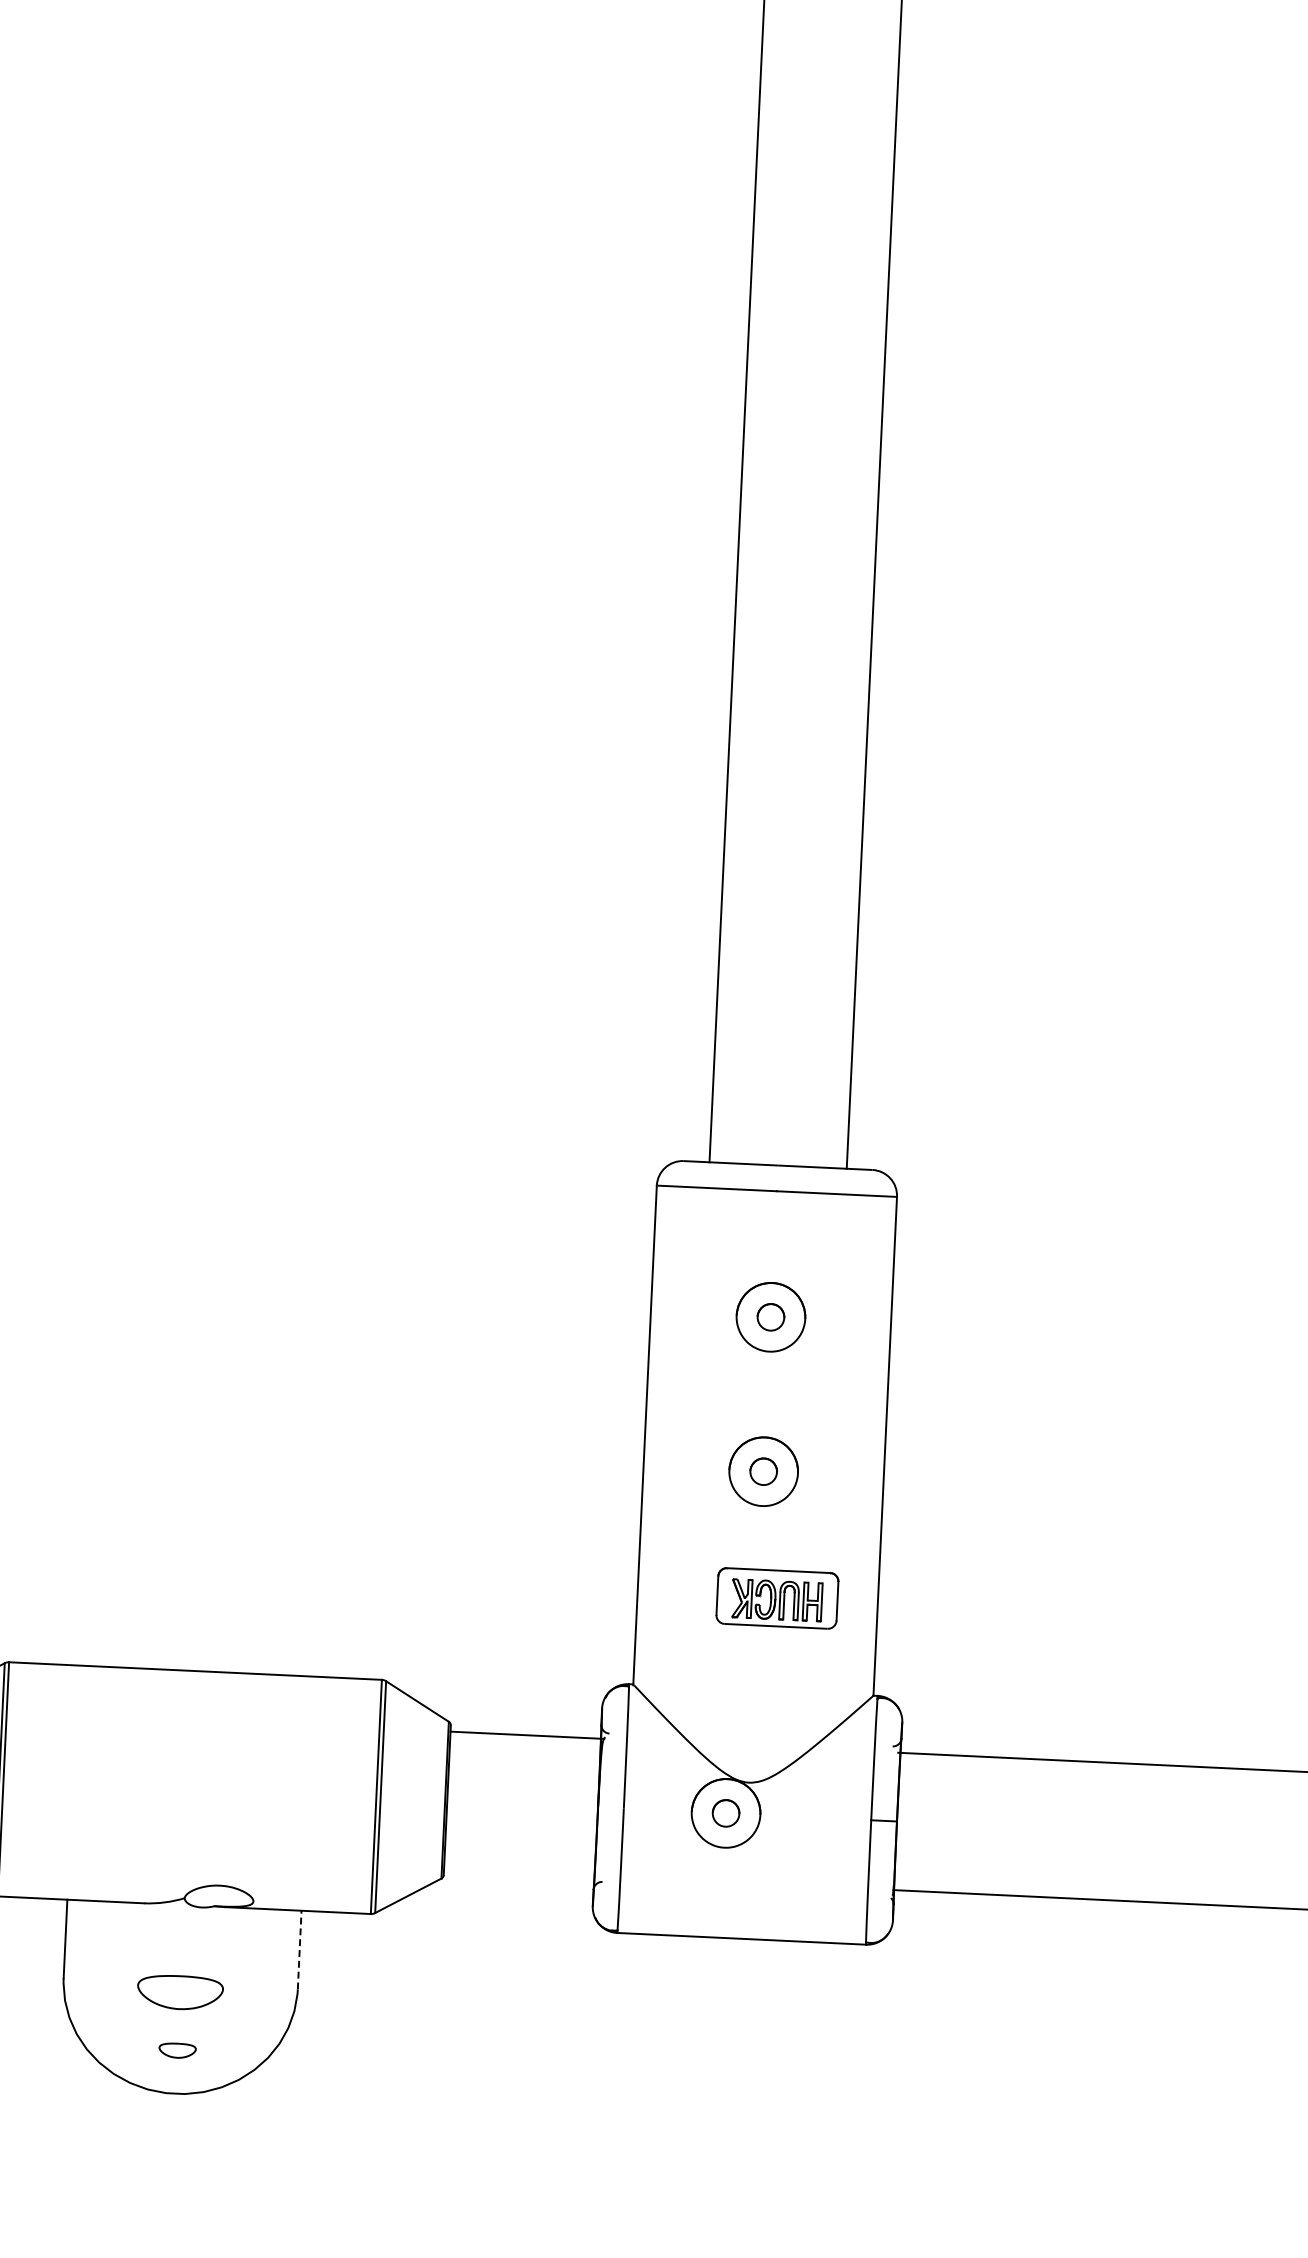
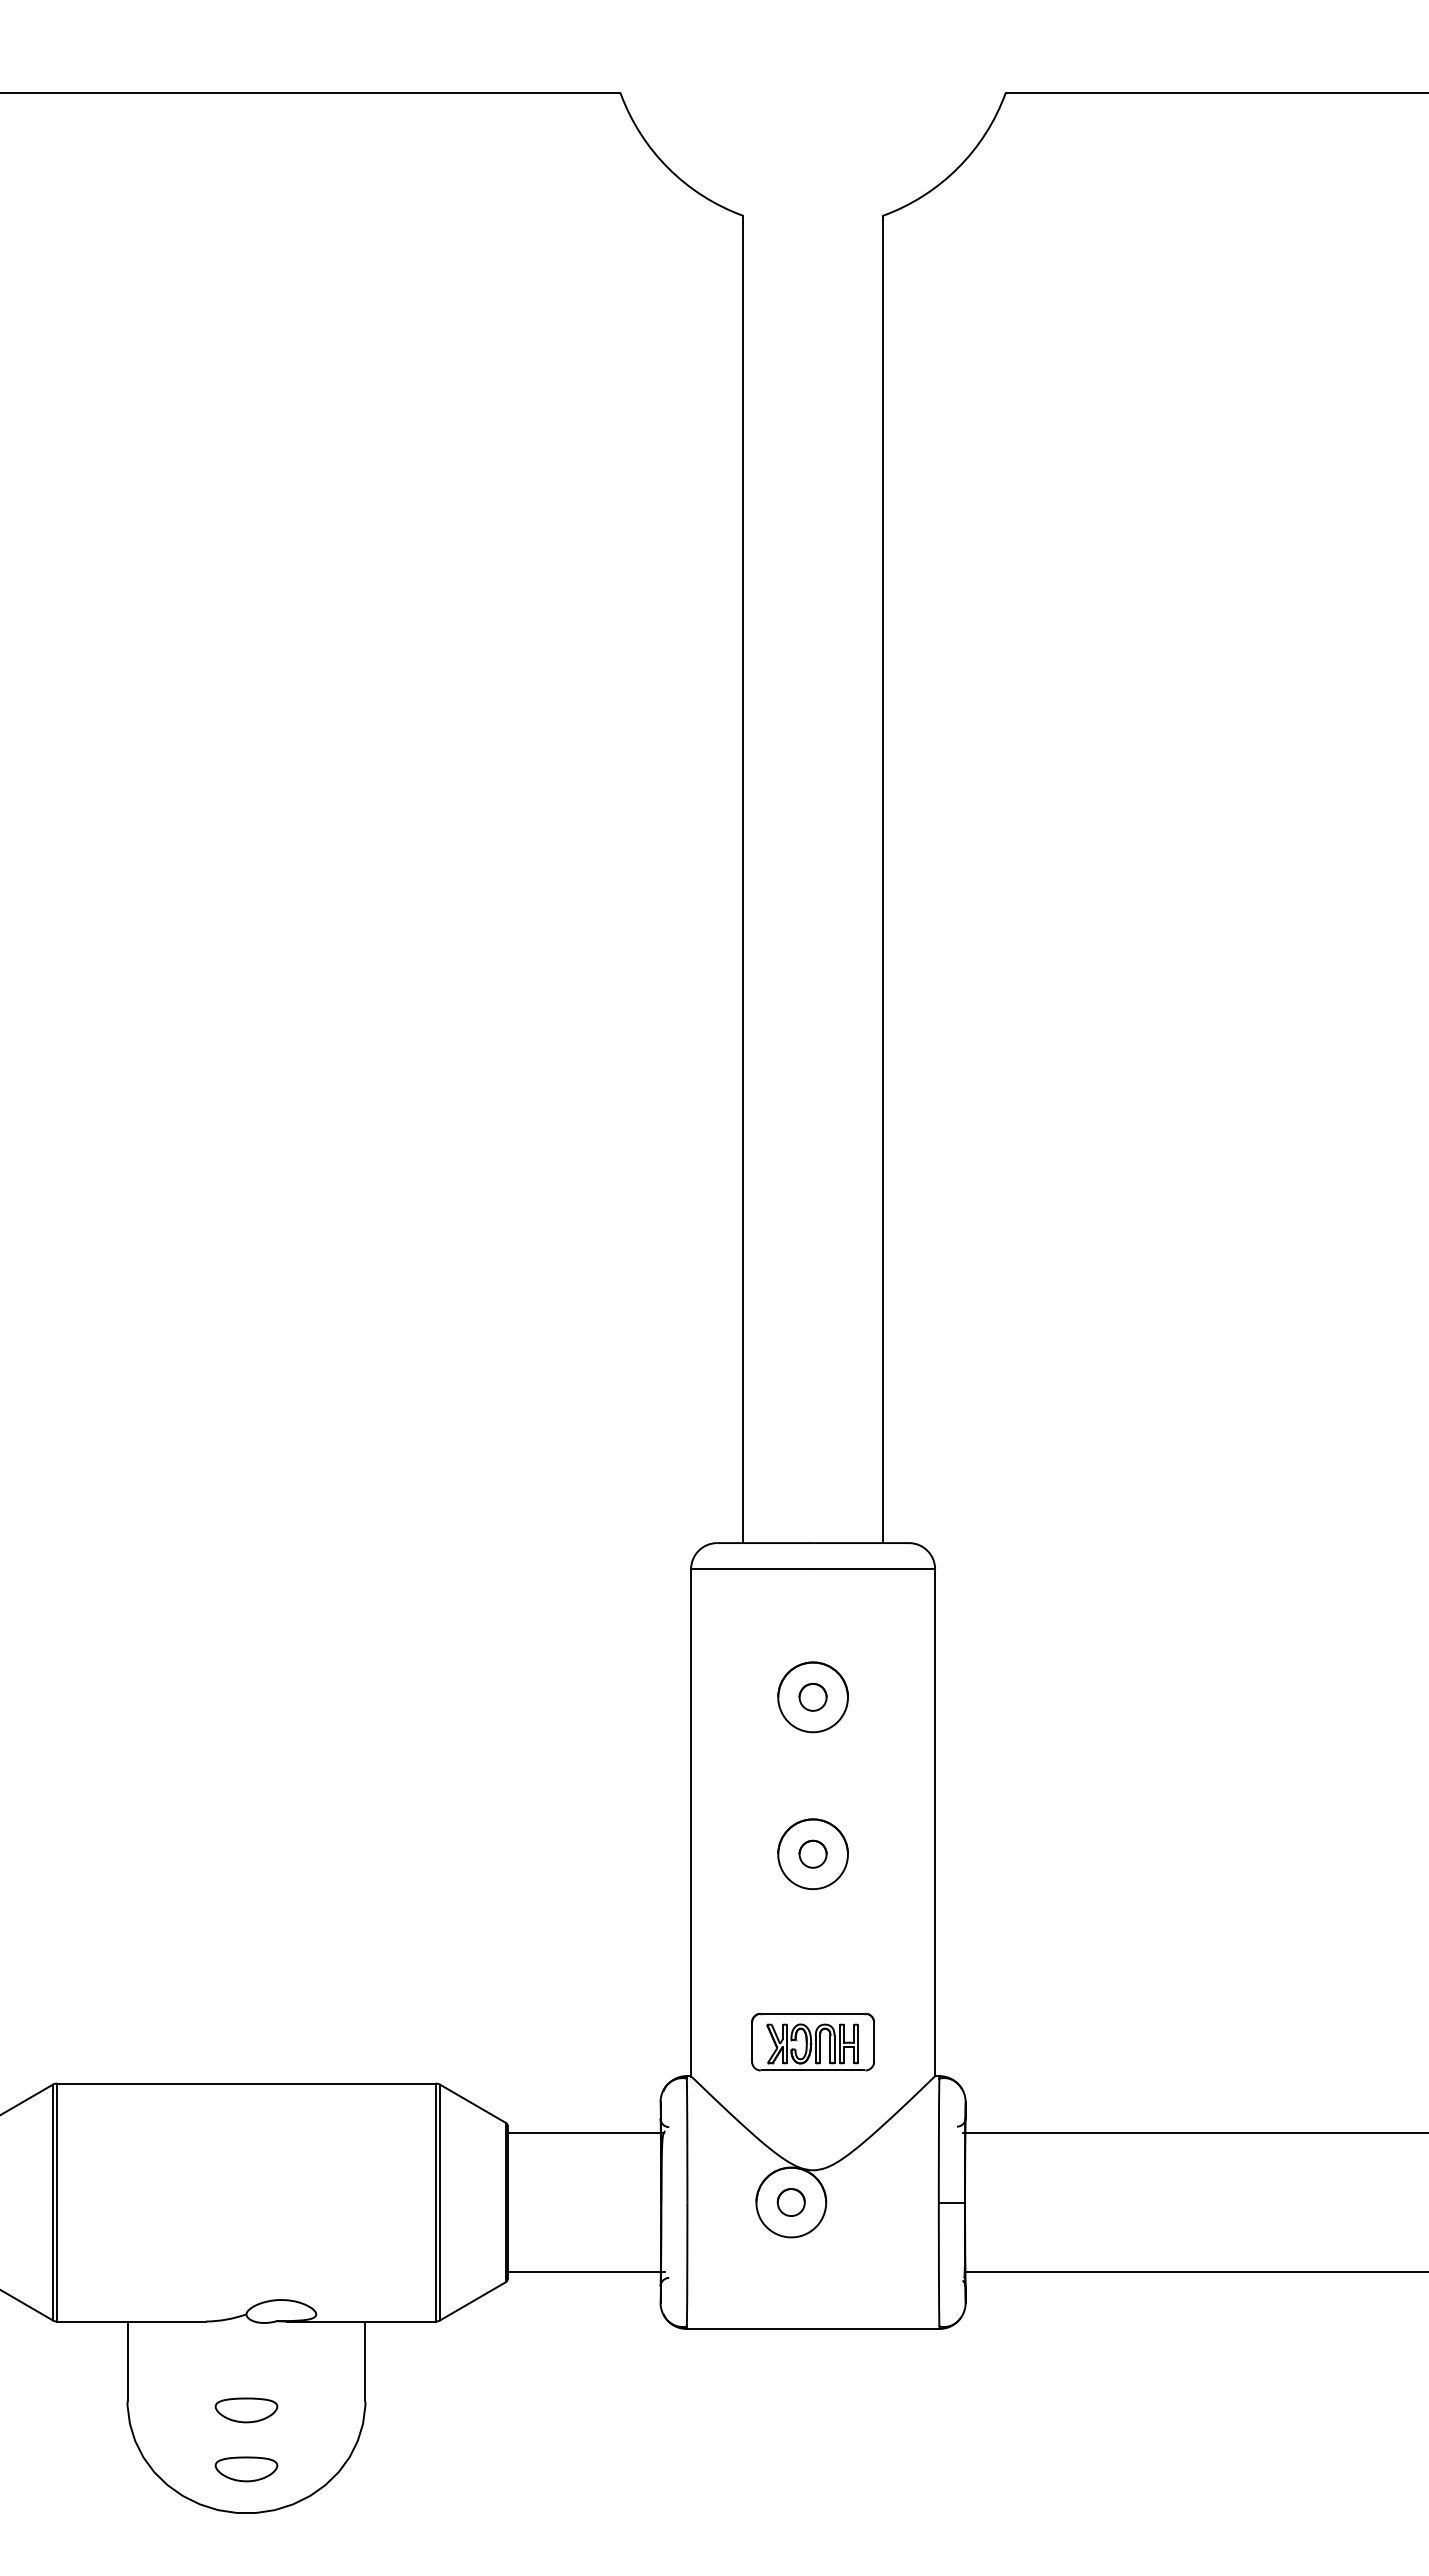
part: (776, 1597) -> (812, 2041), moved
line: (521, 1872) -> (586, 2272), added
line: (299, 1950) -> (365, 2361), dashed -> solid
part: (180, 1992) -> (246, 2410), size x0.71
part: (177, 2050) -> (246, 2469), size x1.67

